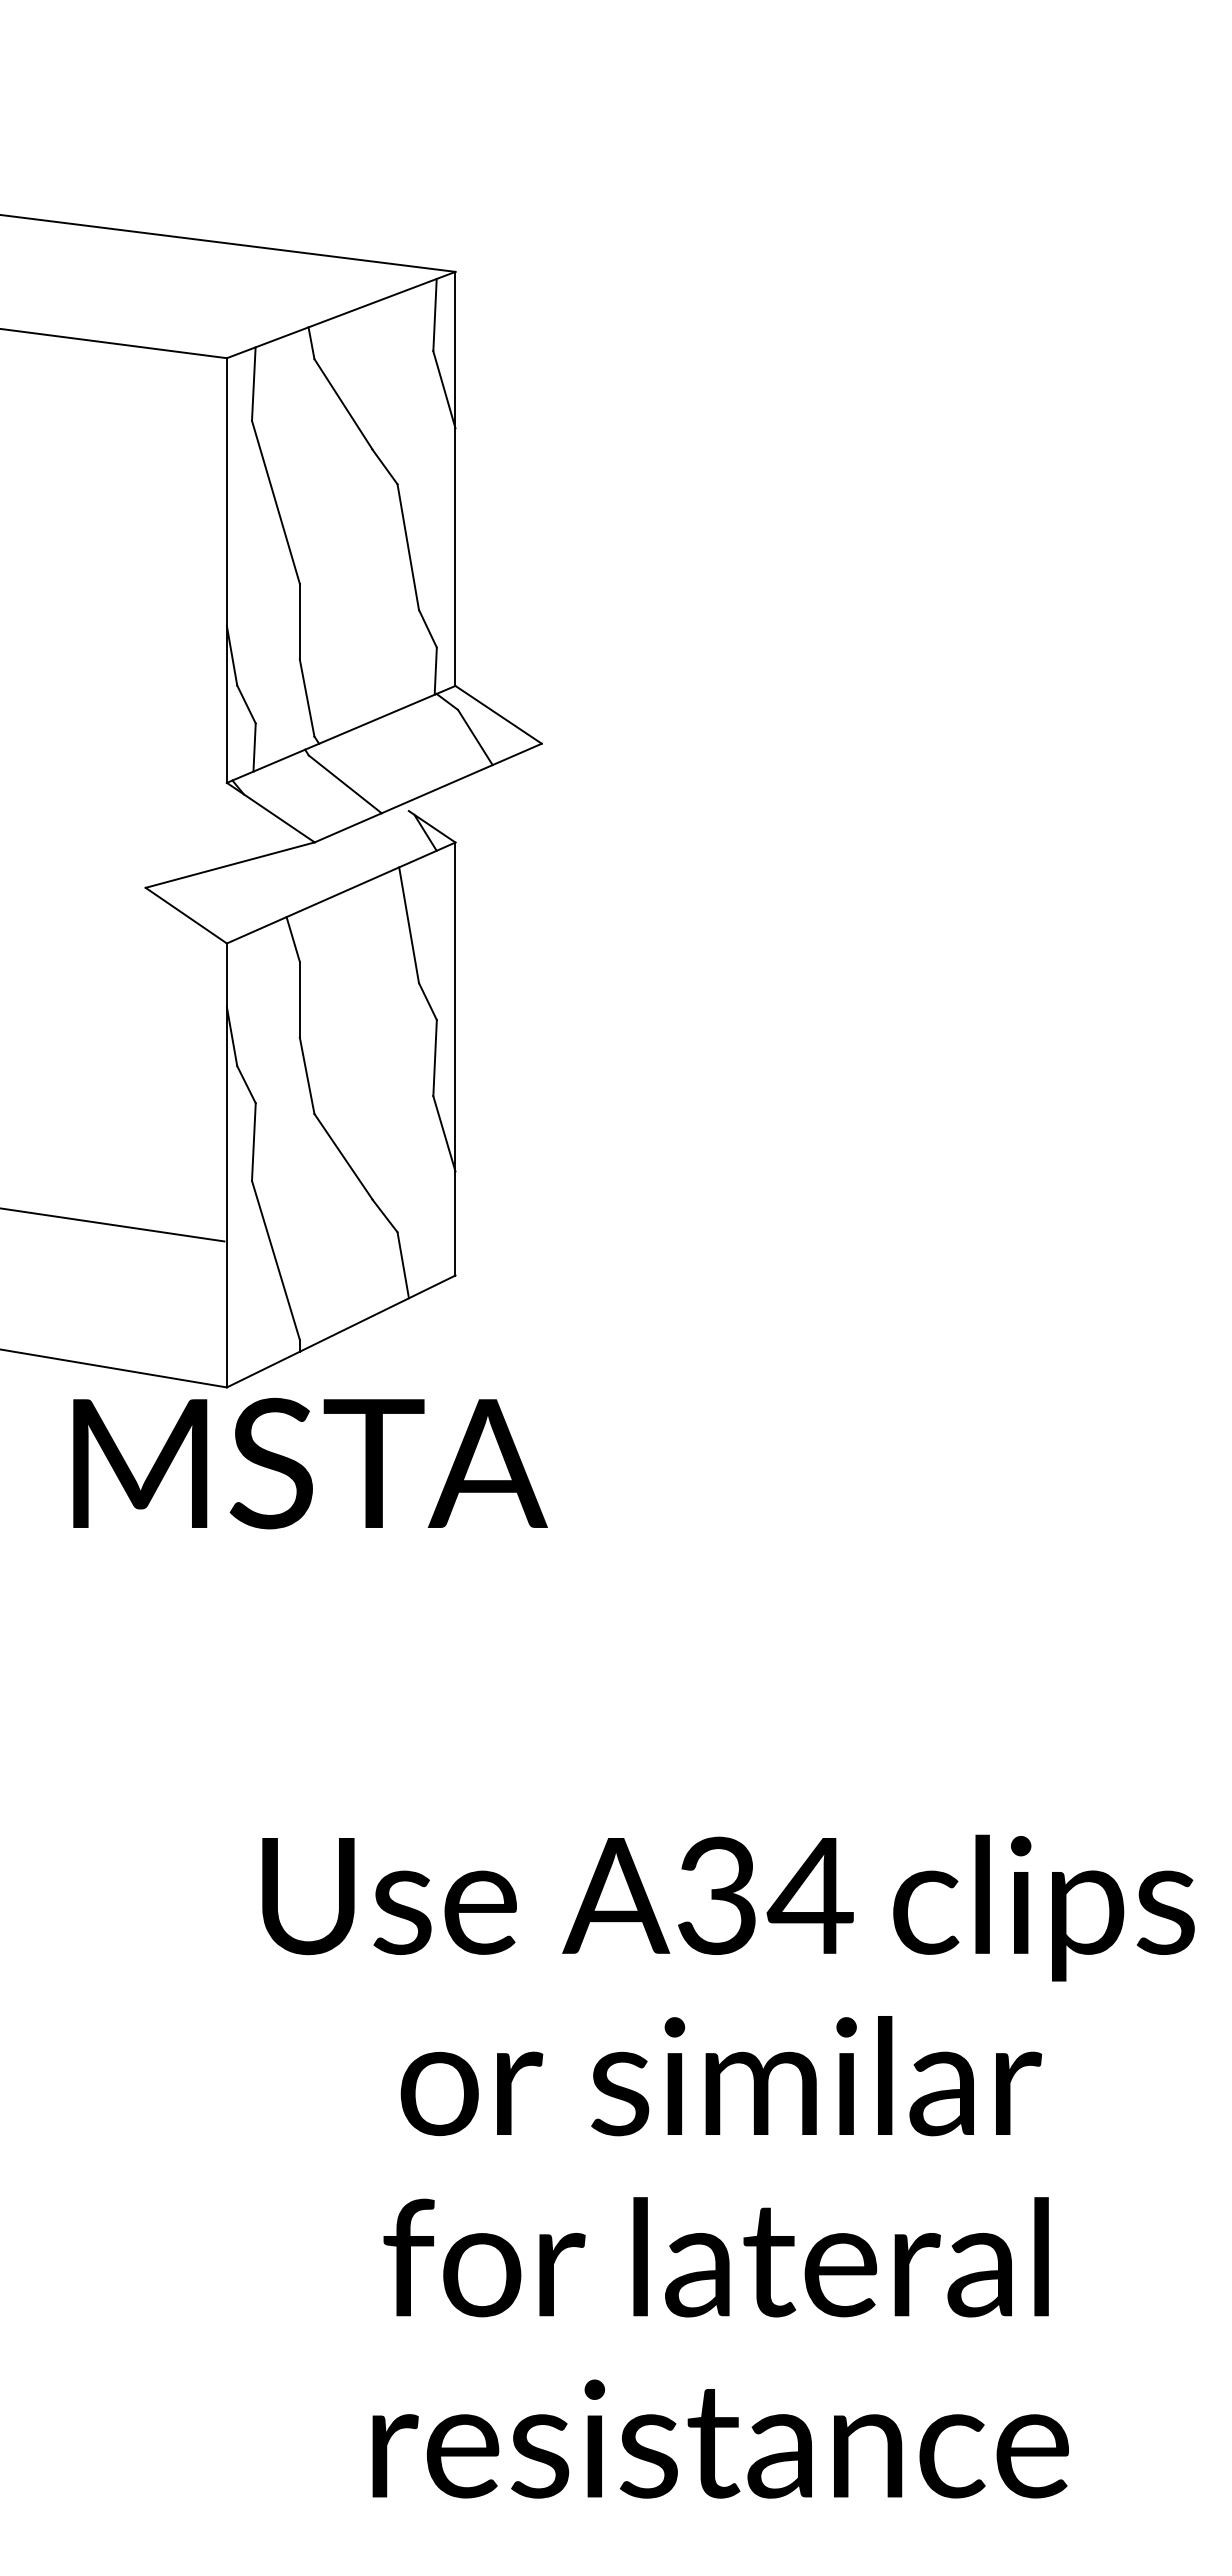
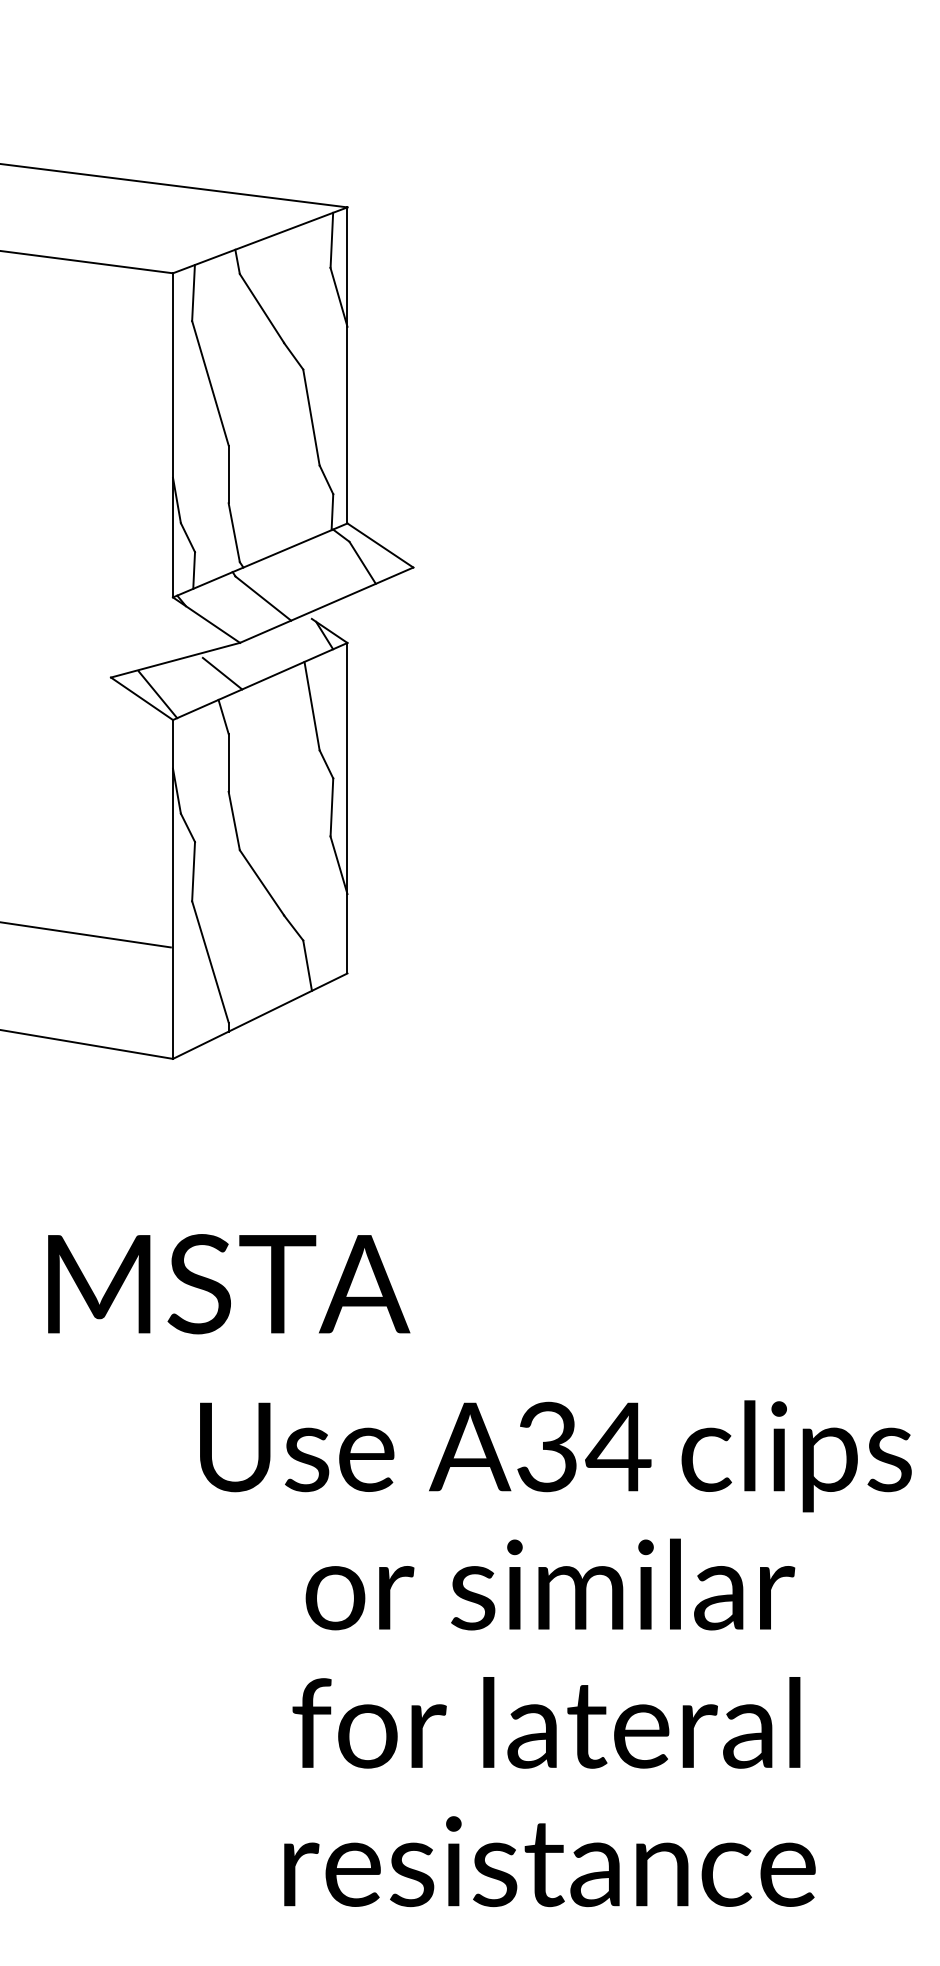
line: (291, 882) -> (222, 673), added
line: (207, 910) -> (158, 694), added
text: (310, 1463) -> (229, 1284), moved

